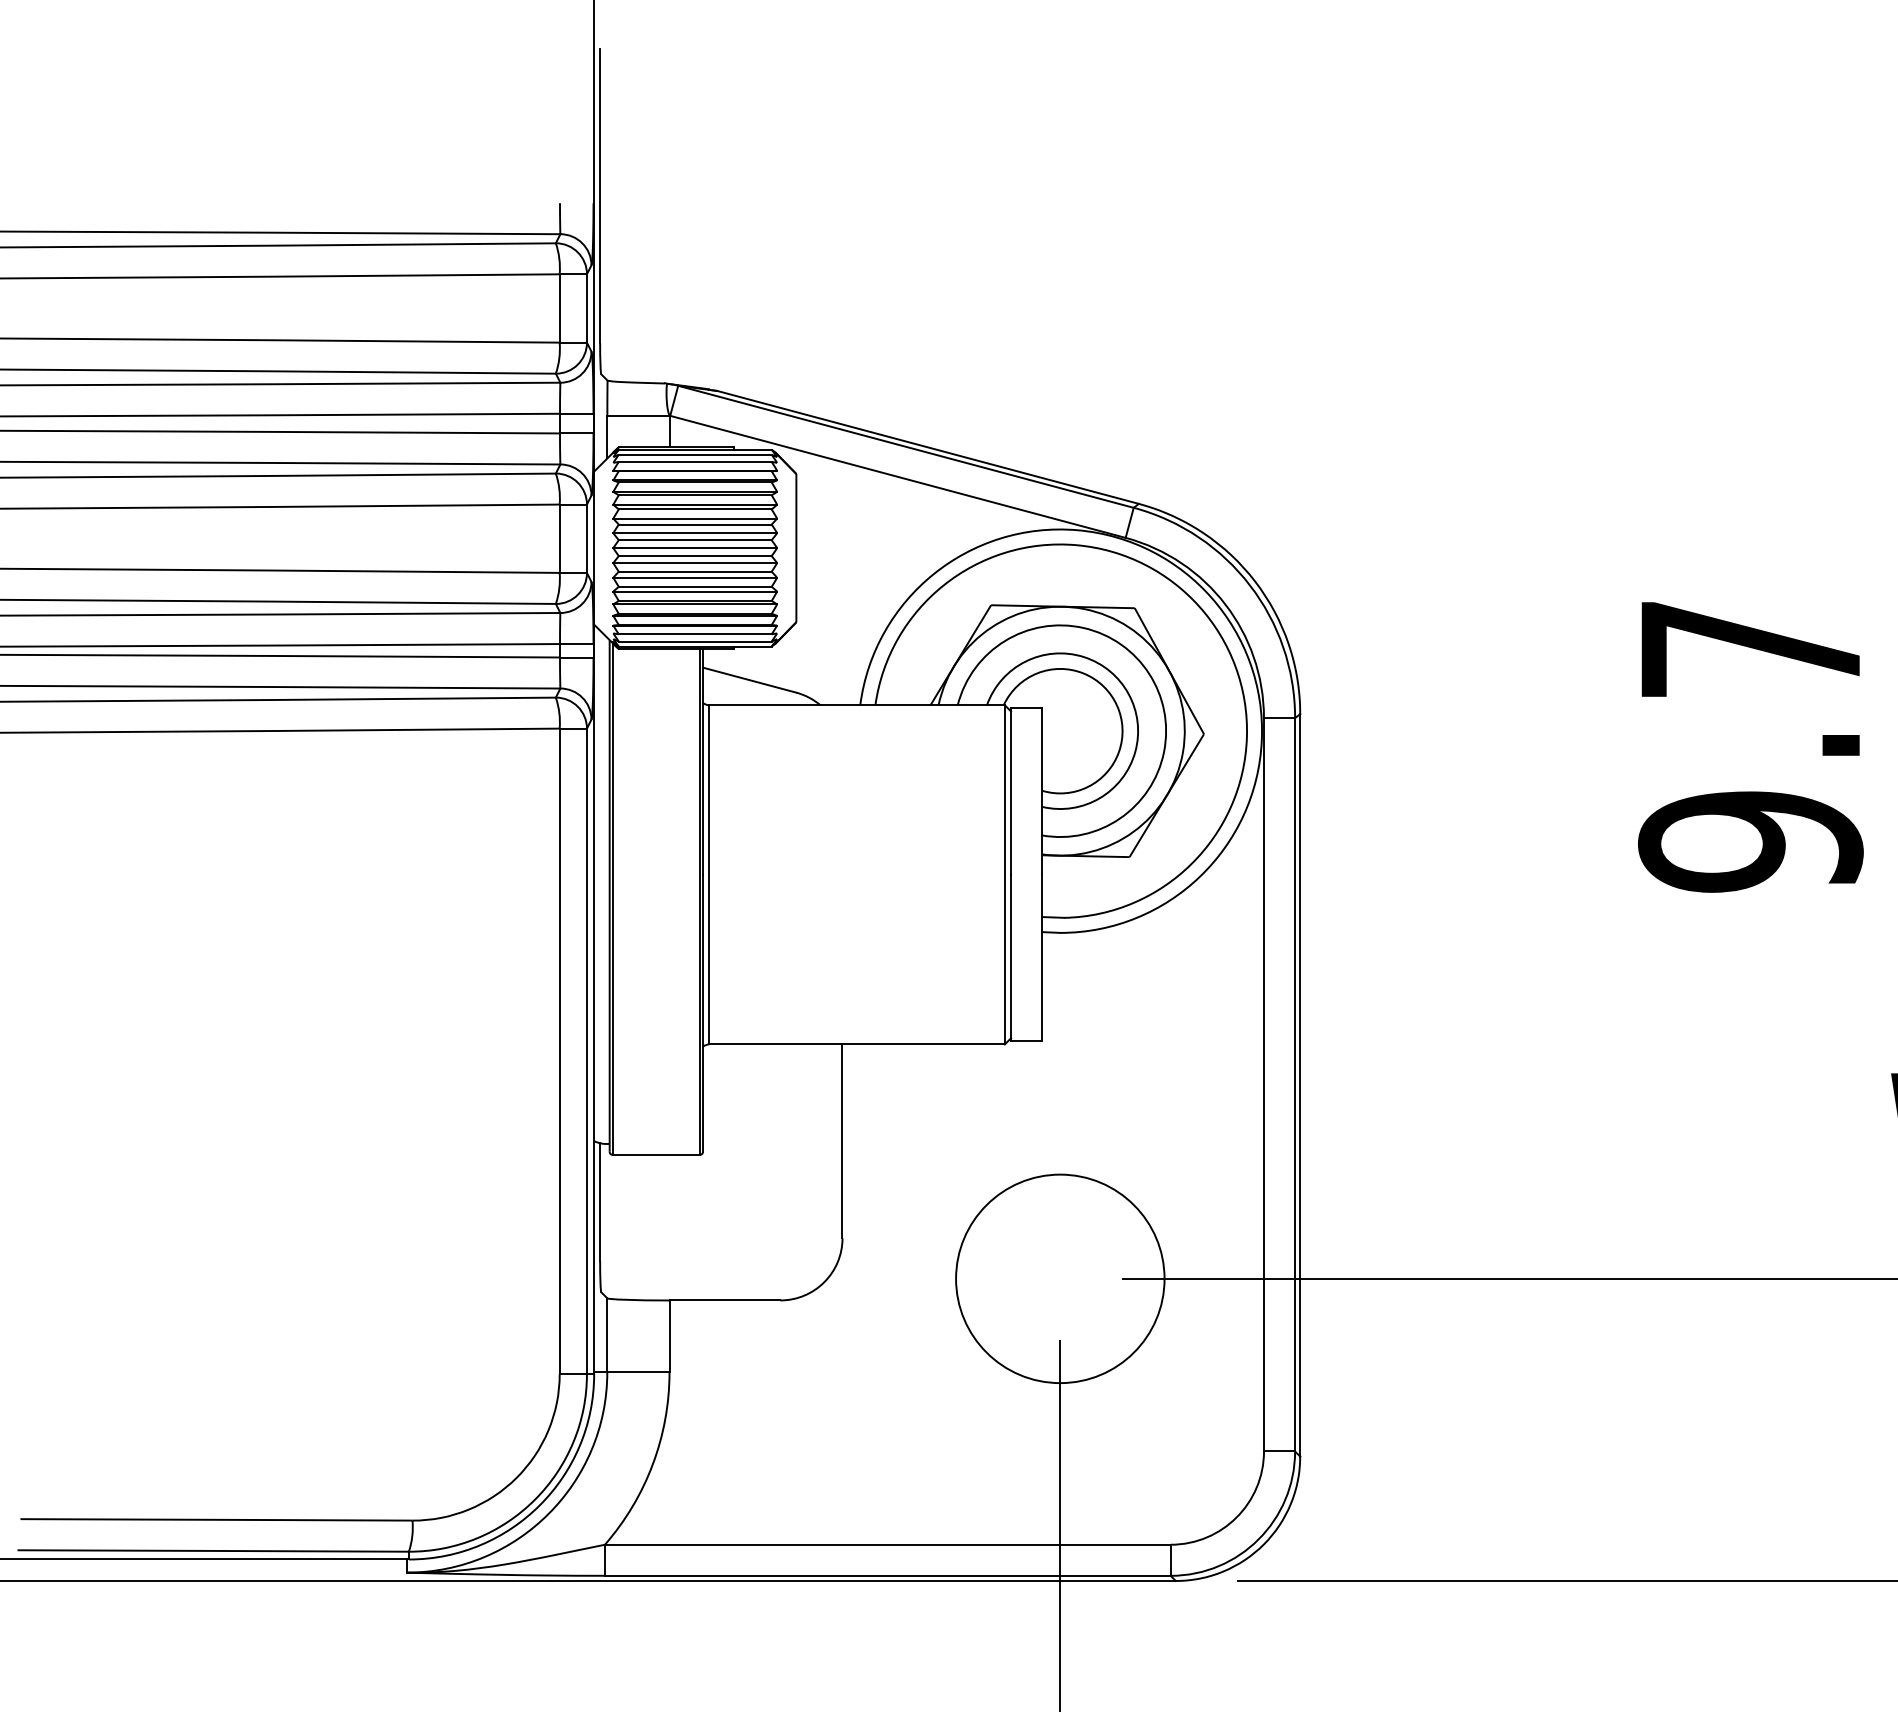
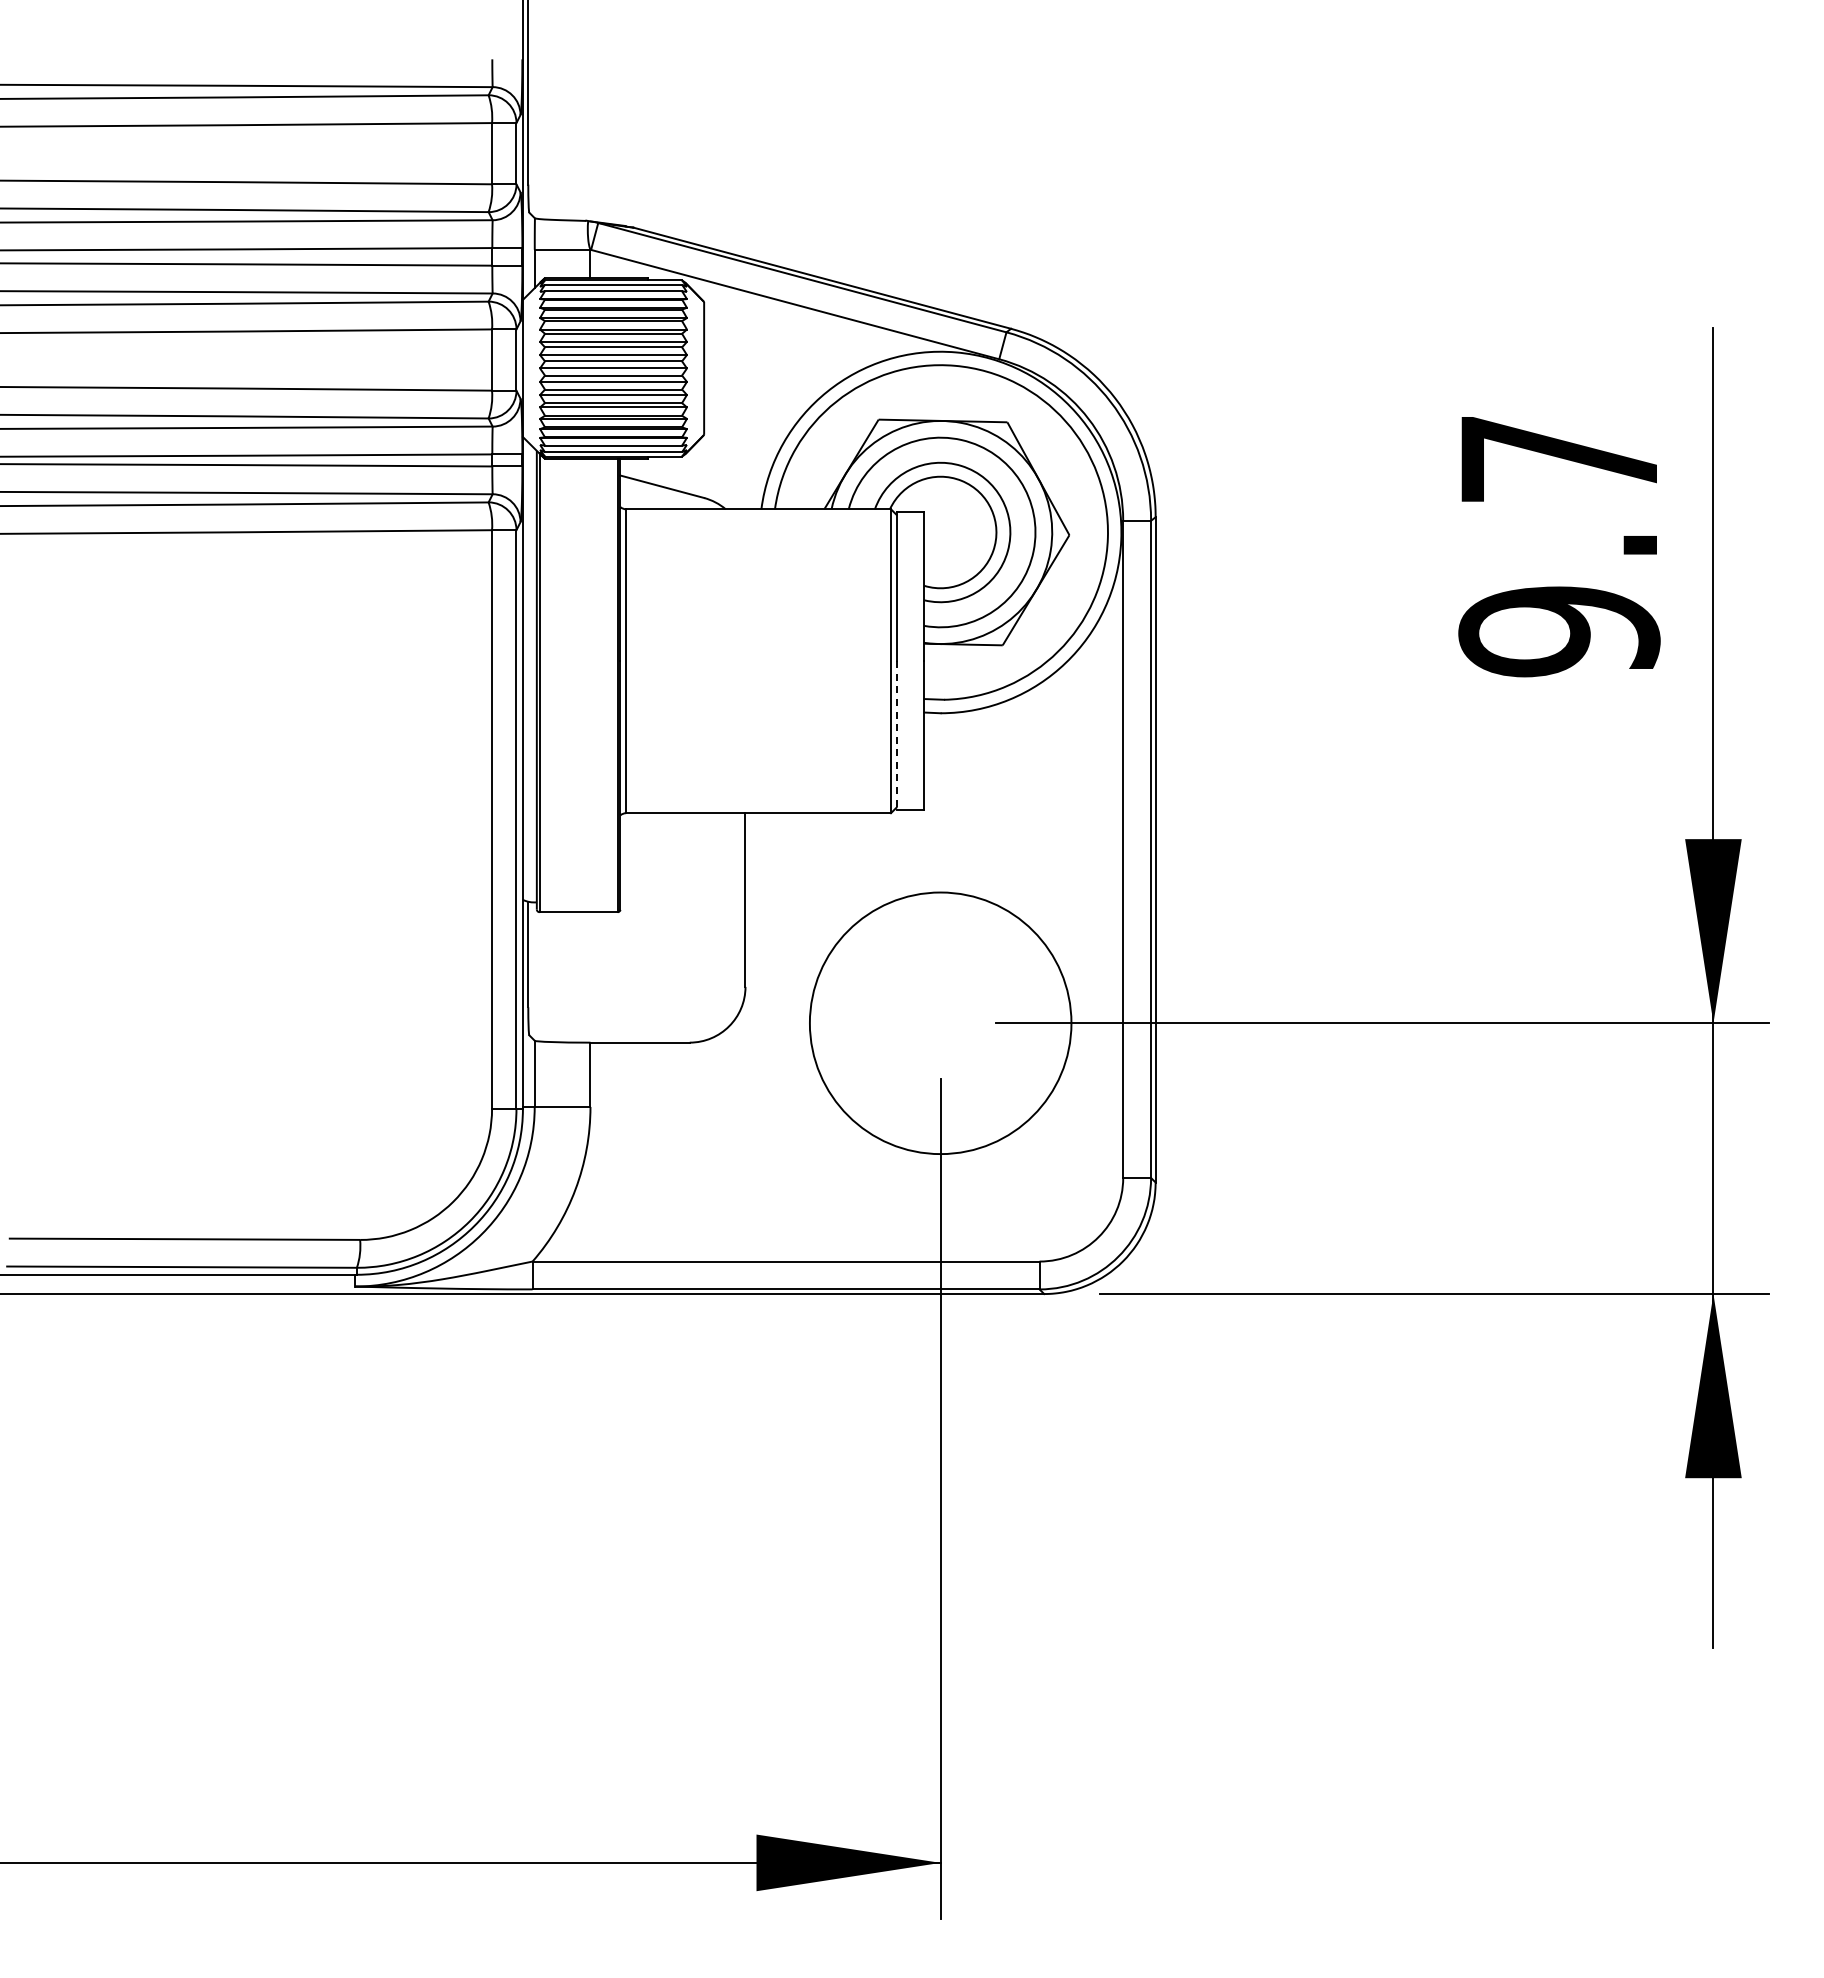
line: (1011, 957) -> (896, 735), solid -> dashed
circle: (1060, 1277) -> (940, 1022), size x1.4

